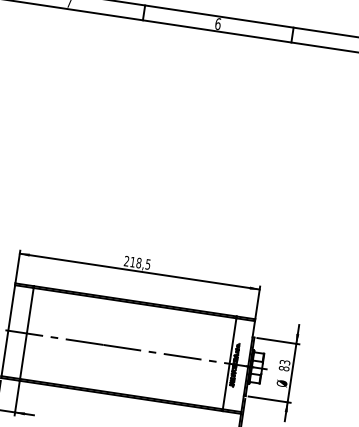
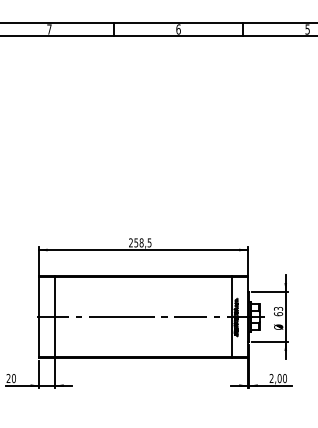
text: (133, 261) -> (136, 242), 218,5 -> 258,5
text: (284, 368) -> (278, 314), 83 -> 63

